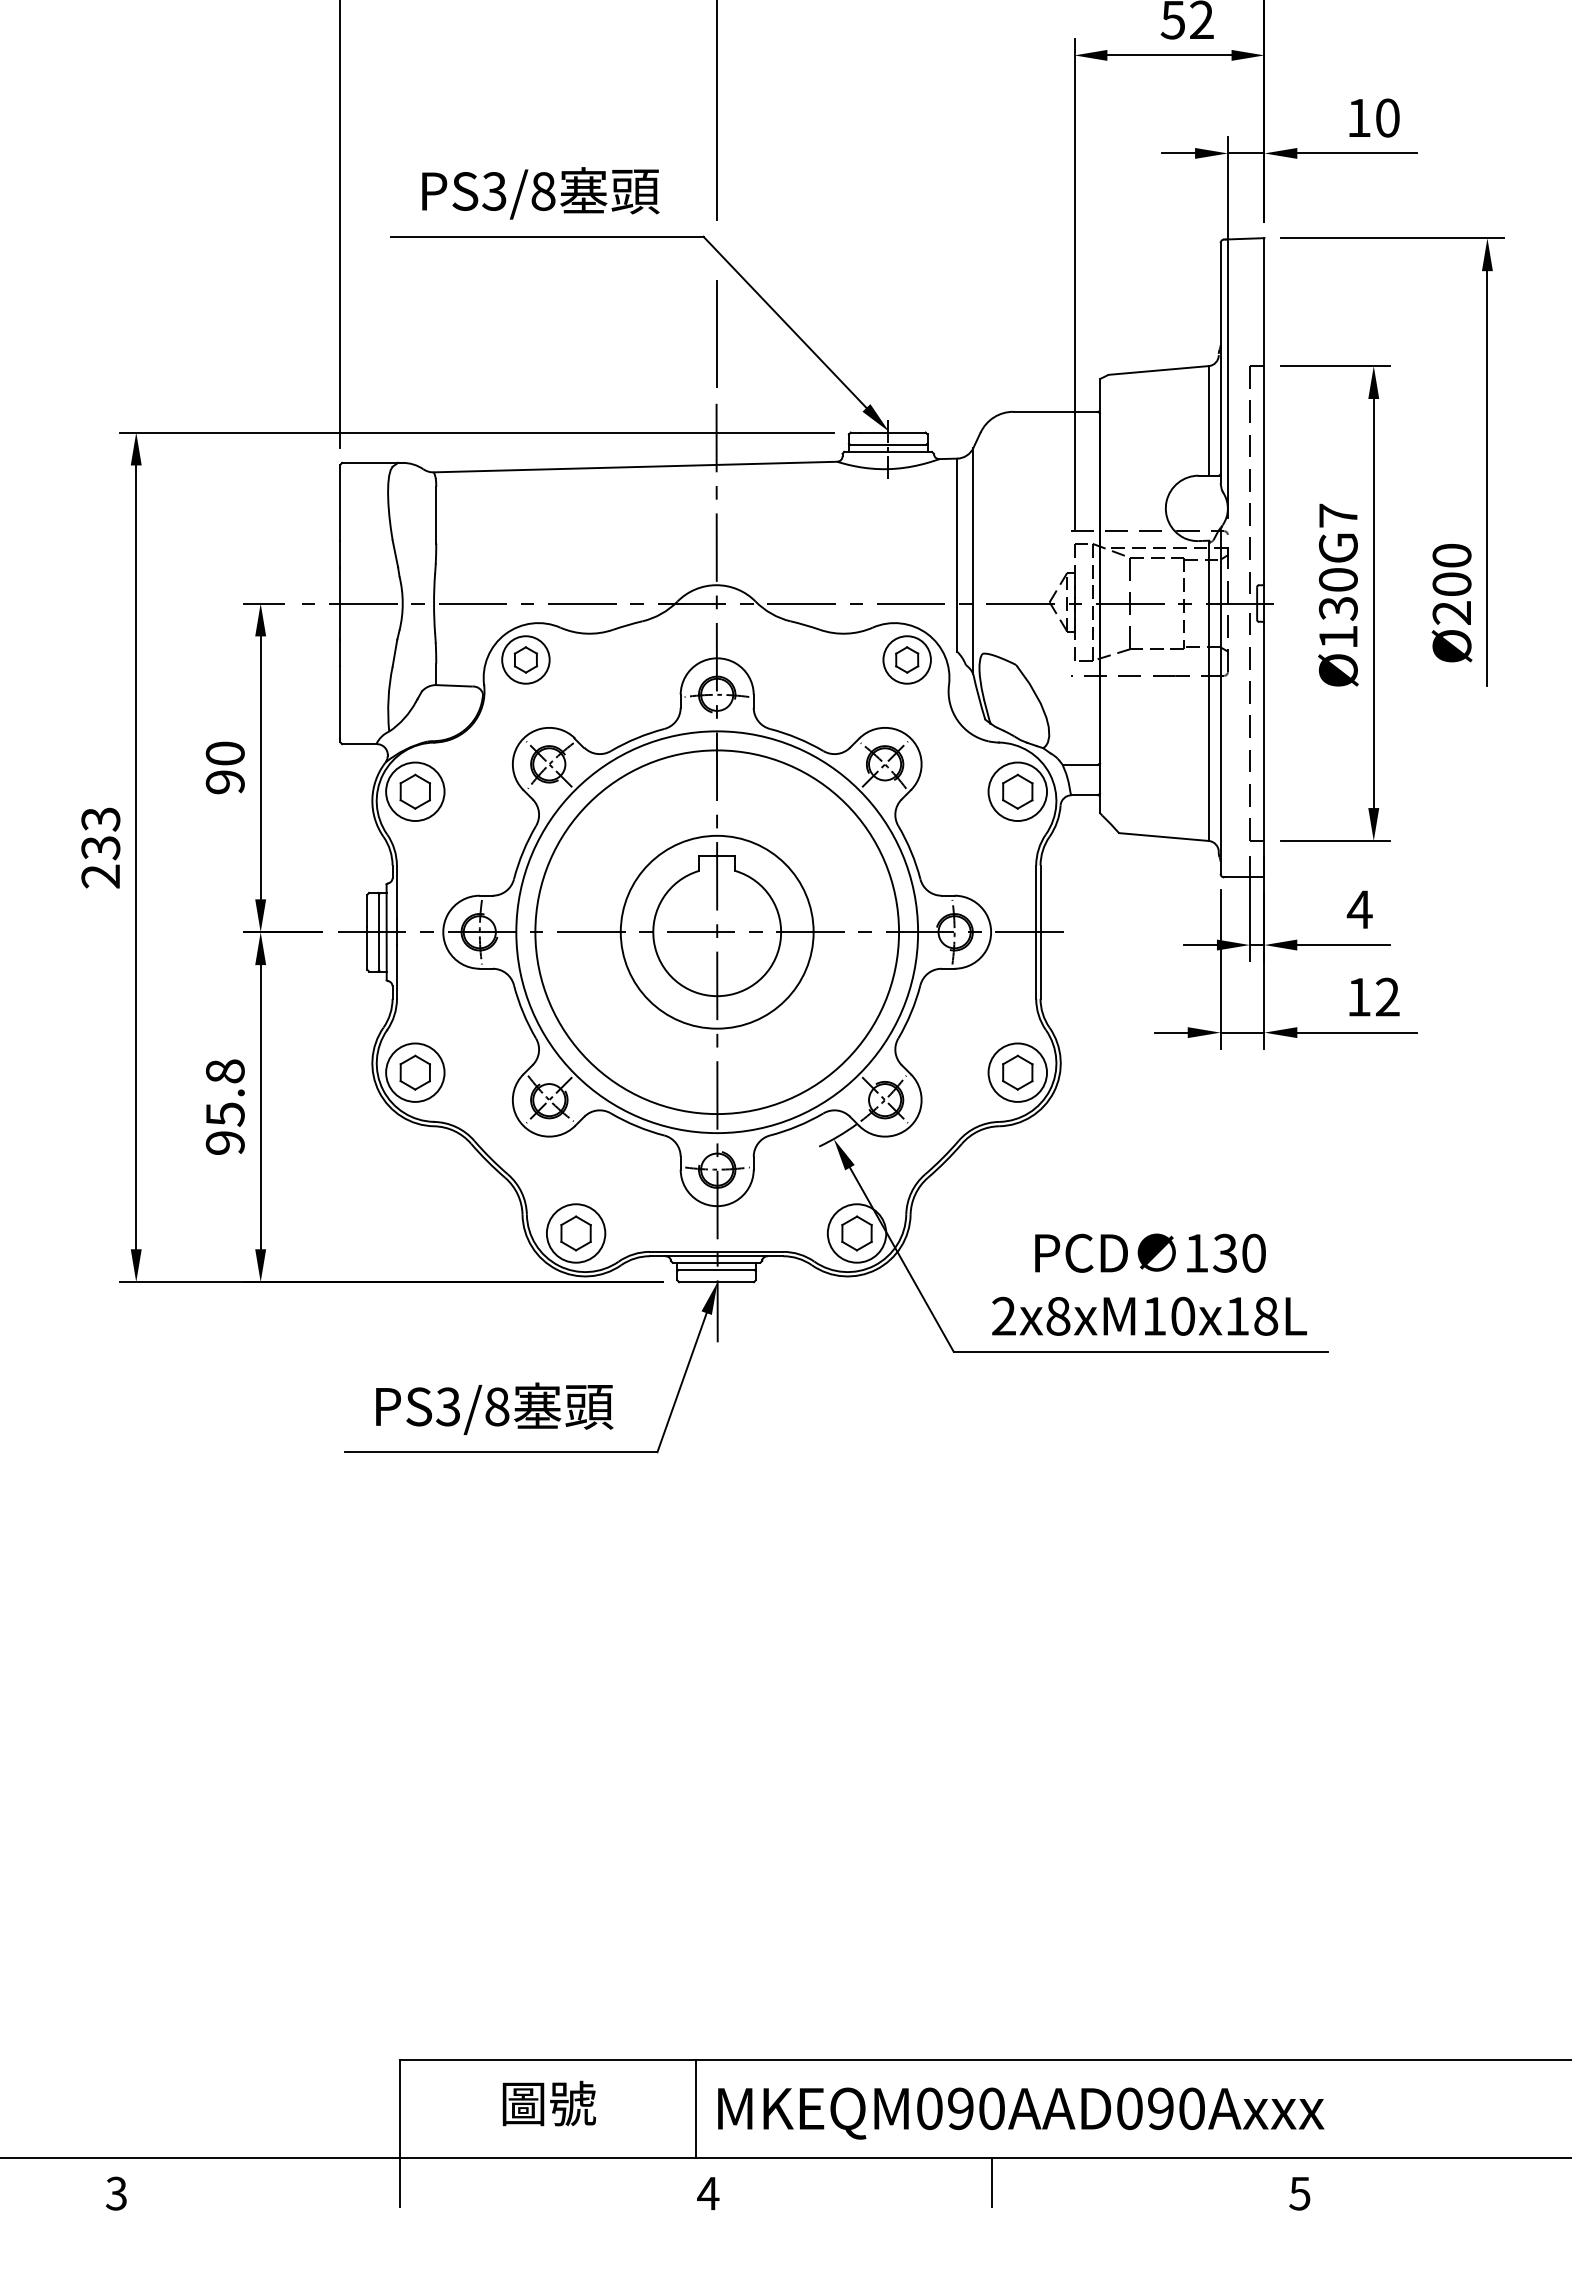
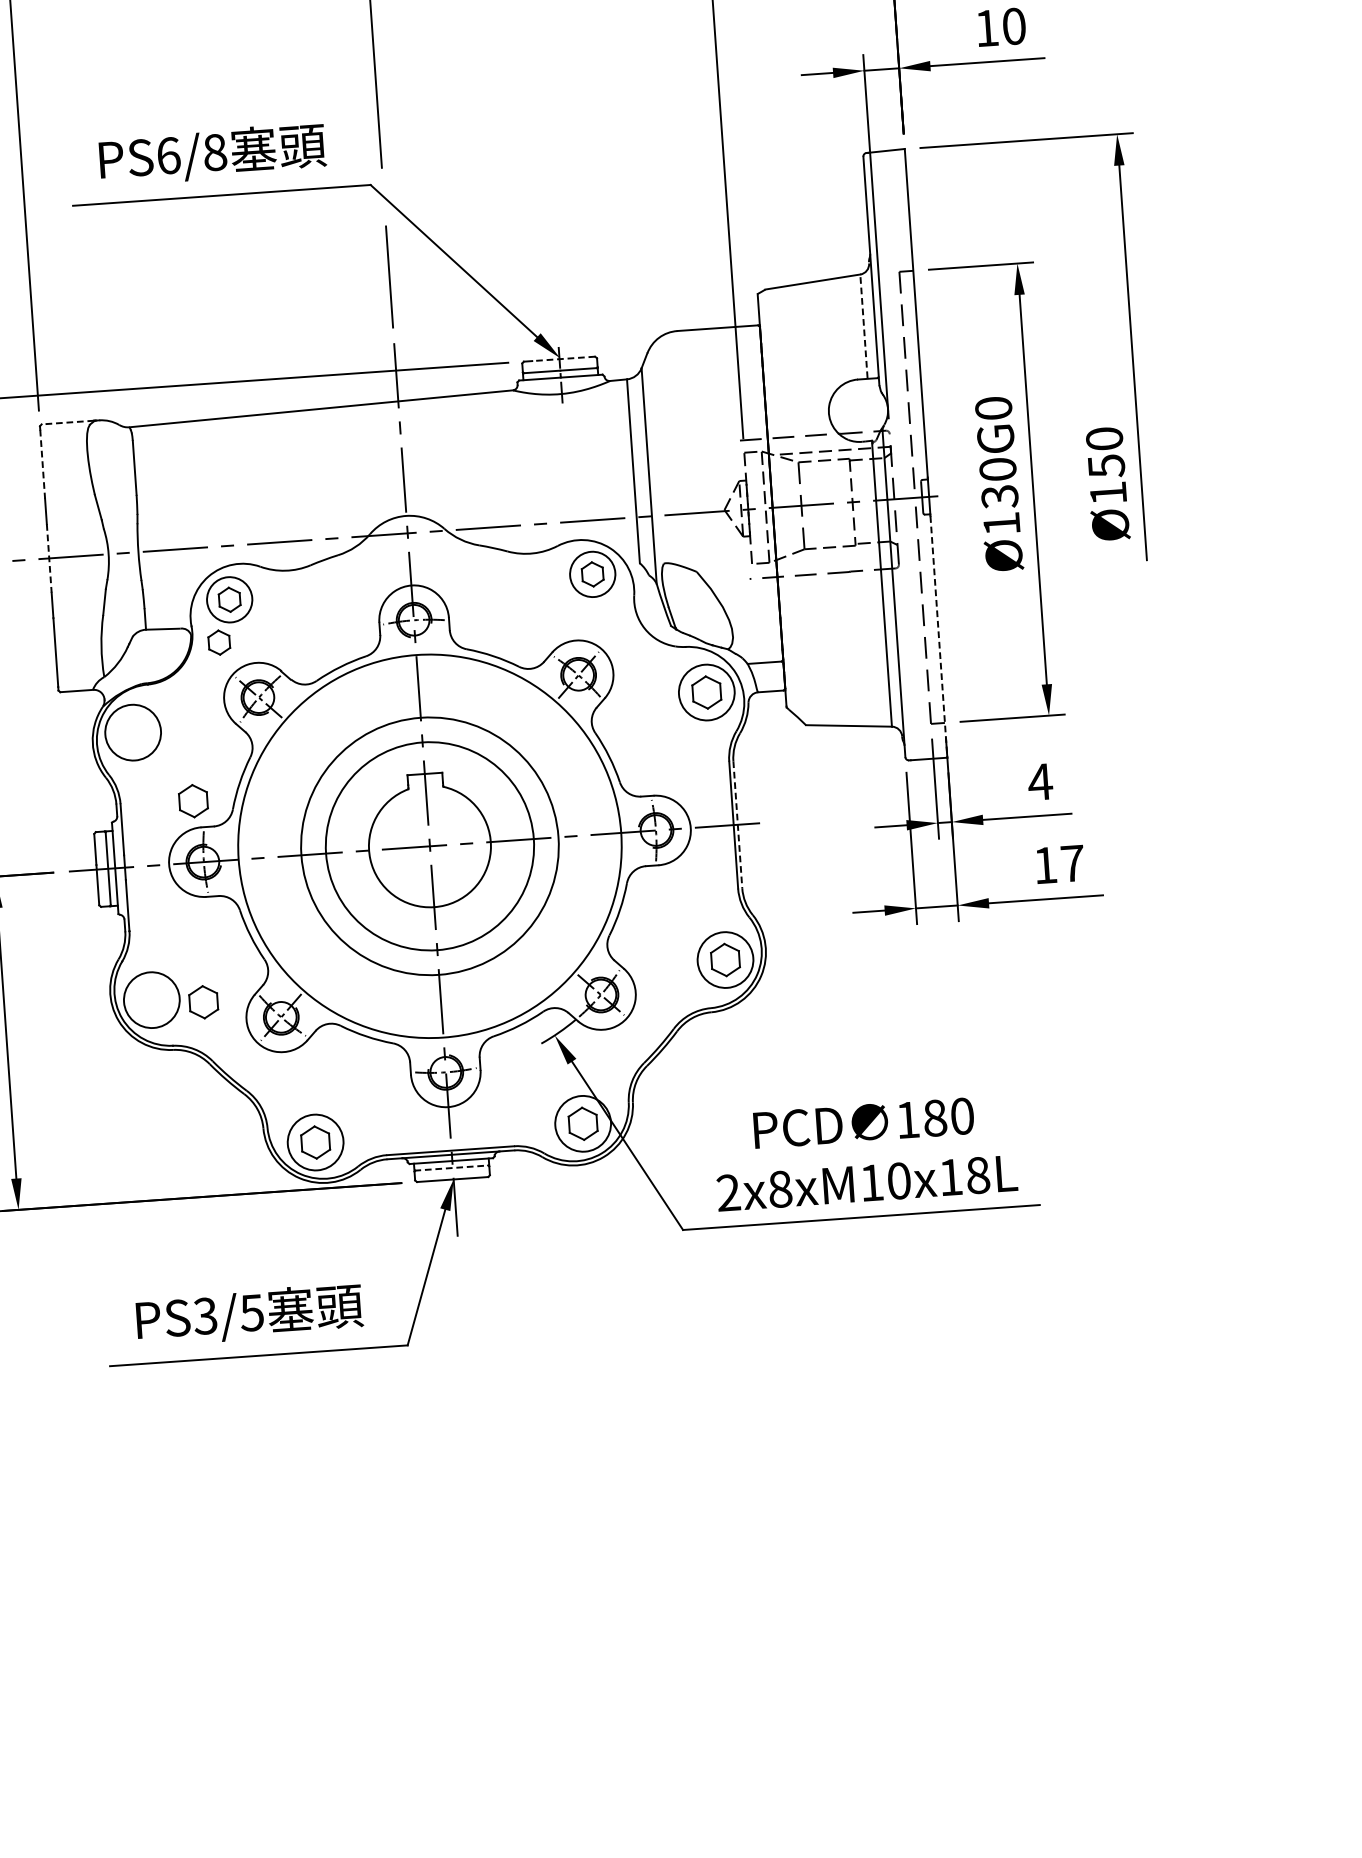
text: (494, 191) -> (168, 155), PS3/8 -> PS6/8
line: (1208, 419) -> (863, 325), solid -> dashed
line: (892, 432) -> (563, 358), solid -> dashed
line: (369, 462) -> (67, 422), solid -> dashed
line: (340, 505) -> (42, 465), solid -> dashed
text: (1337, 515) -> (992, 408), Ø130G7 -> Ø130G0
text: (1451, 598) -> (1106, 479), Ø200 -> Ø150
line: (340, 604) -> (49, 559), solid -> dashed
part: (511, 703) -> (218, 642), added
line: (1264, 750) -> (938, 636), solid -> dashed
part: (414, 791) -> (192, 800), moved
circle: (716, 931) -> (429, 845), size x1.4
circle: (717, 932) -> (430, 846), size x0.6
line: (1040, 932) -> (737, 825), solid -> dashed
text: (1387, 996) -> (1072, 862), 12 -> 17
part: (414, 1072) -> (202, 1002), moved
text: (1225, 1252) -> (935, 1117), 130 -> 180
line: (717, 1270) -> (452, 1168), solid -> dashed
text: (496, 1406) -> (251, 1312), PS3/8 -> PS3/5

